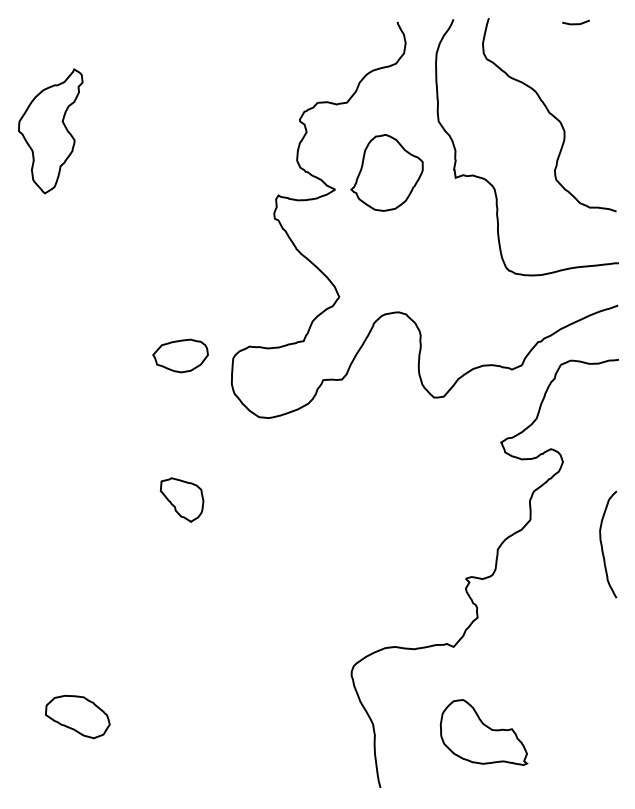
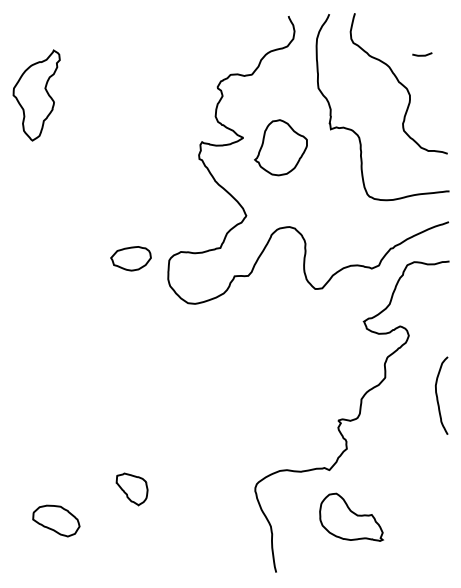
line: (576, 22) -> (422, 54), moved
part: (386, 172) -> (280, 147), moved
part: (181, 500) -> (131, 489), moved
part: (484, 731) -> (351, 516), moved

